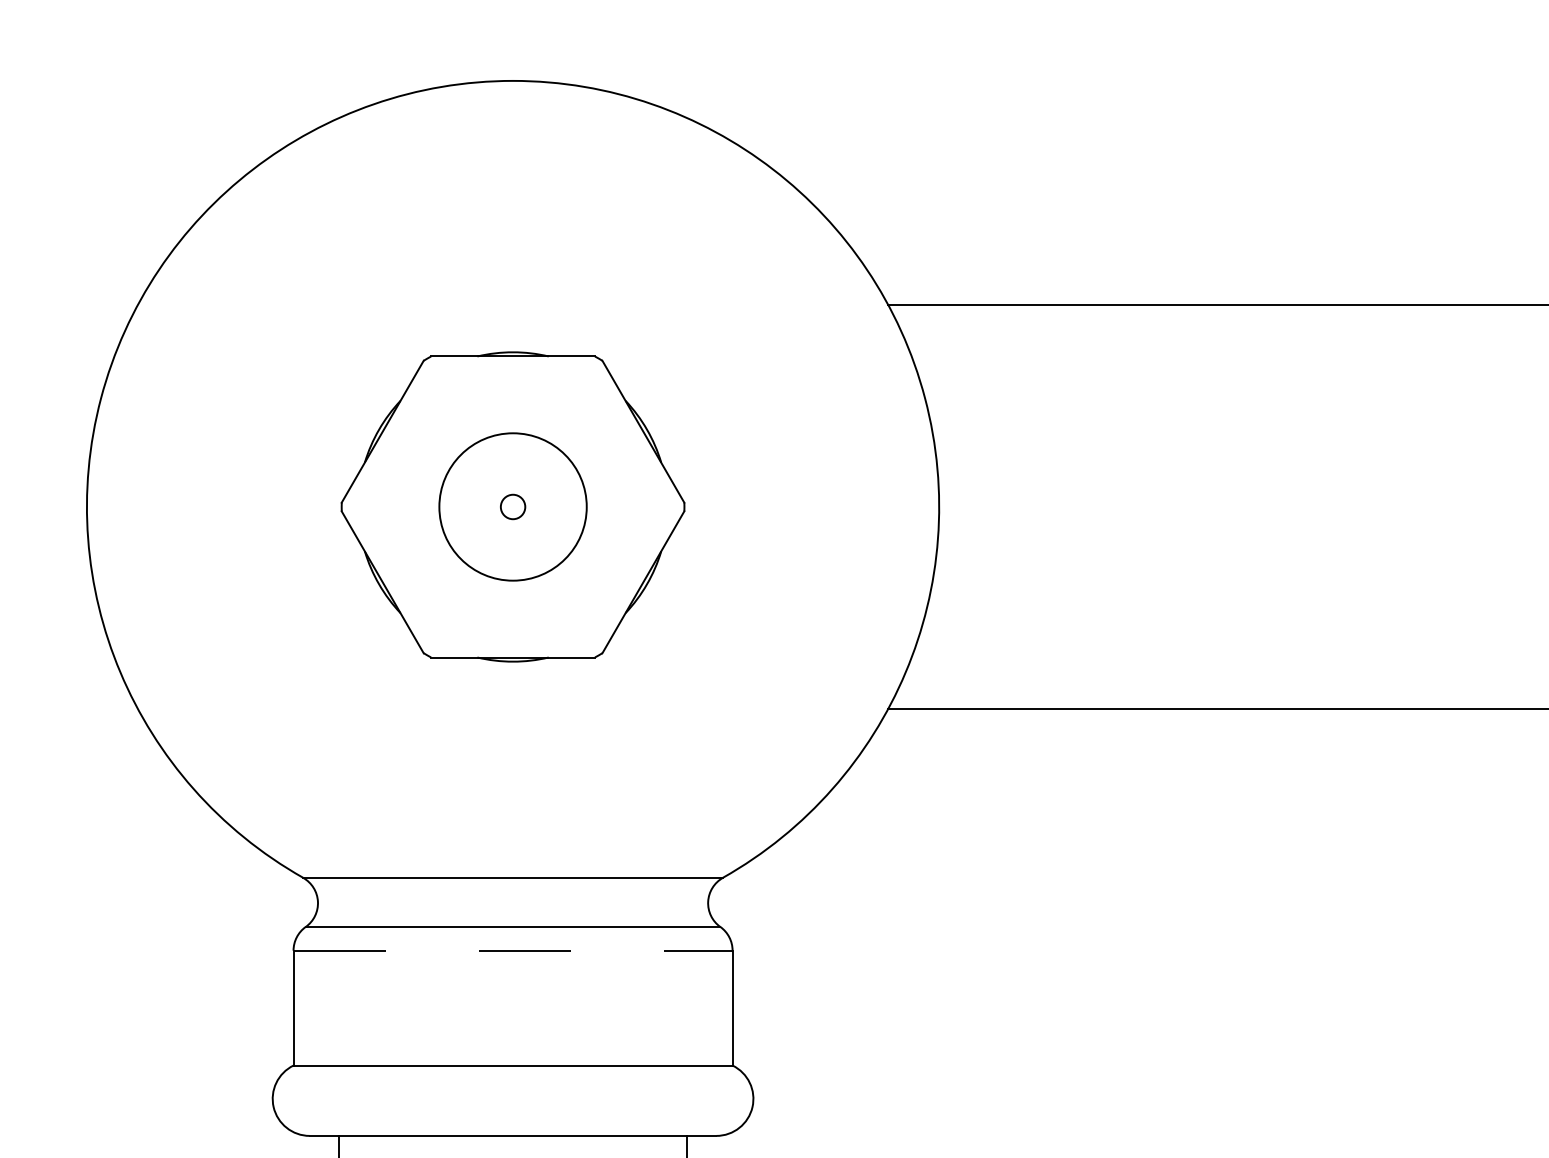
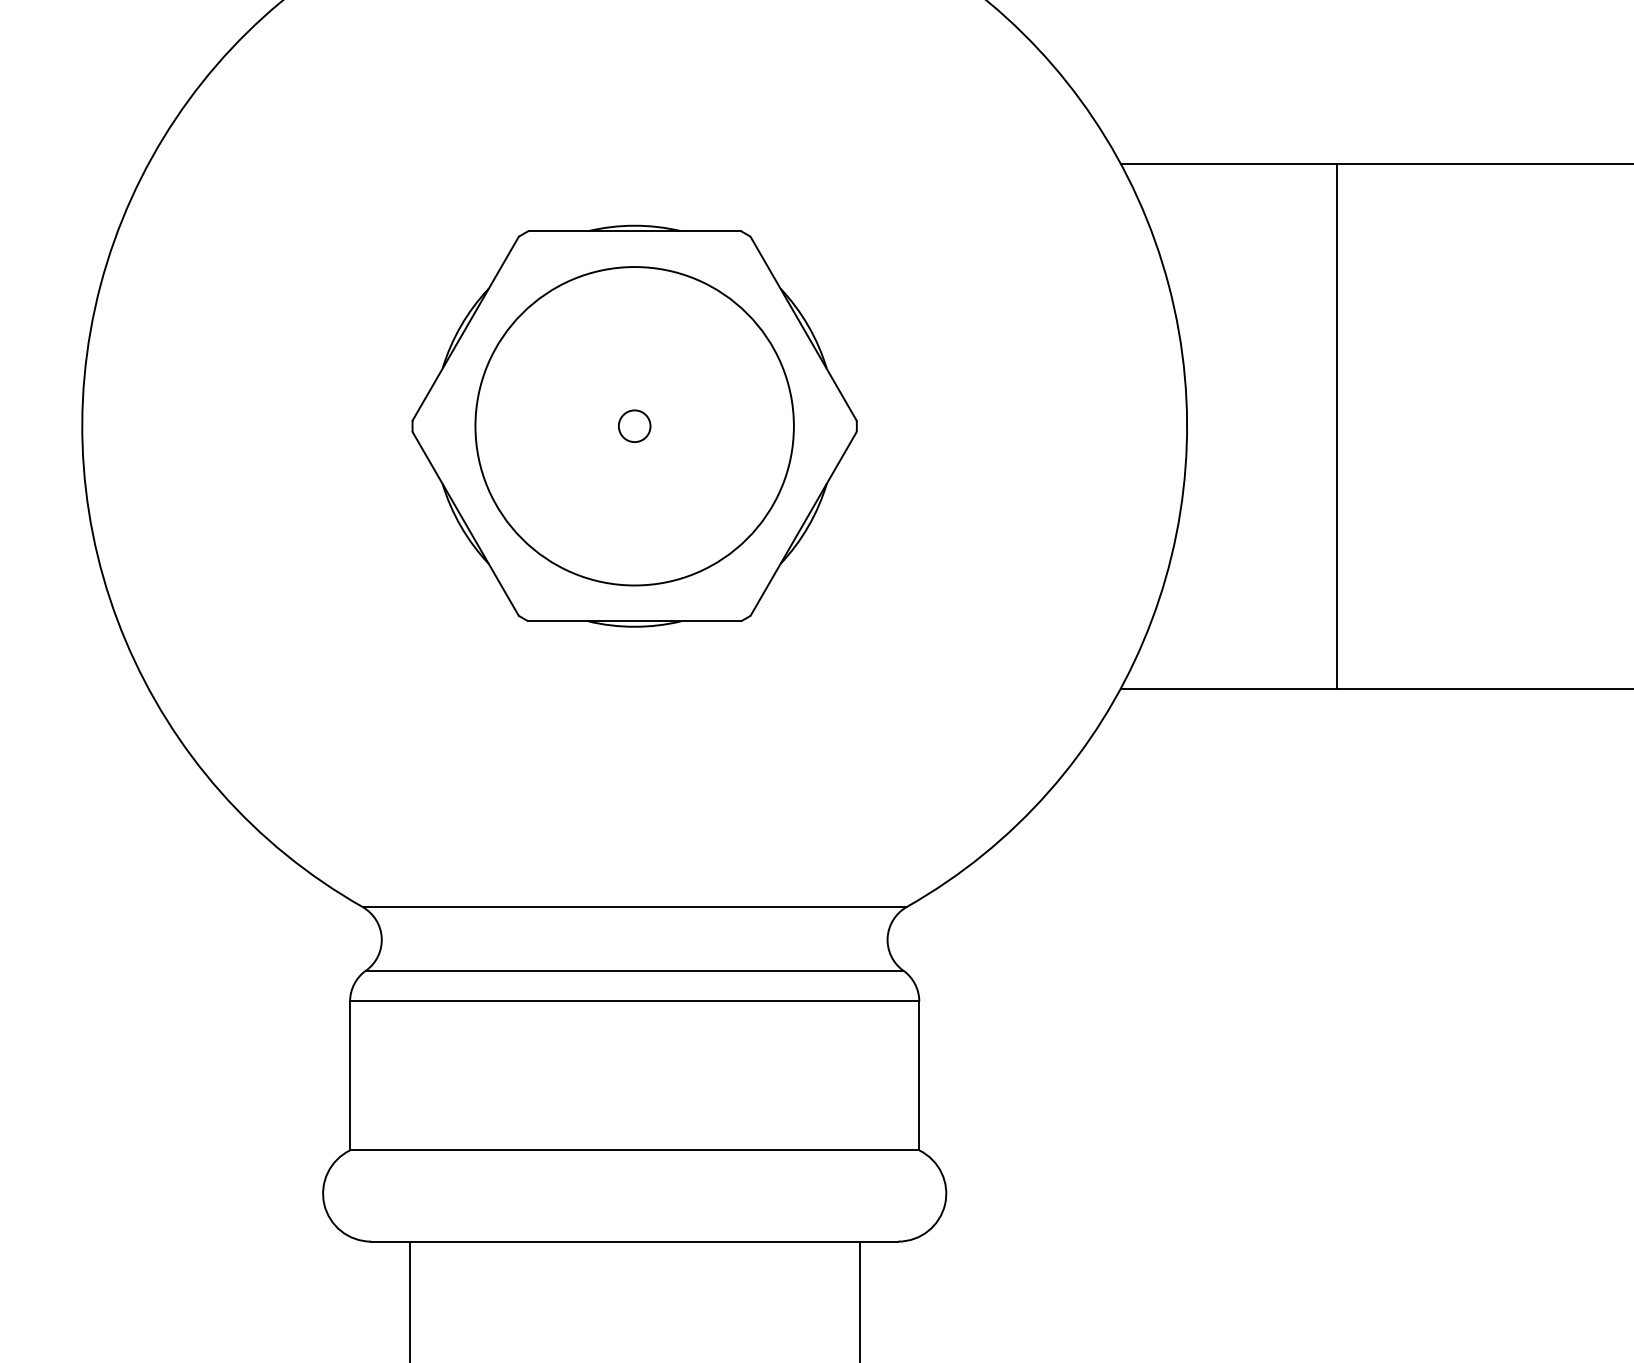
circle: (512, 506) -> (633, 425), size x1.67
line: (1055, 506) -> (1337, 425), added
line: (513, 950) -> (635, 1001), dashed -> solid

